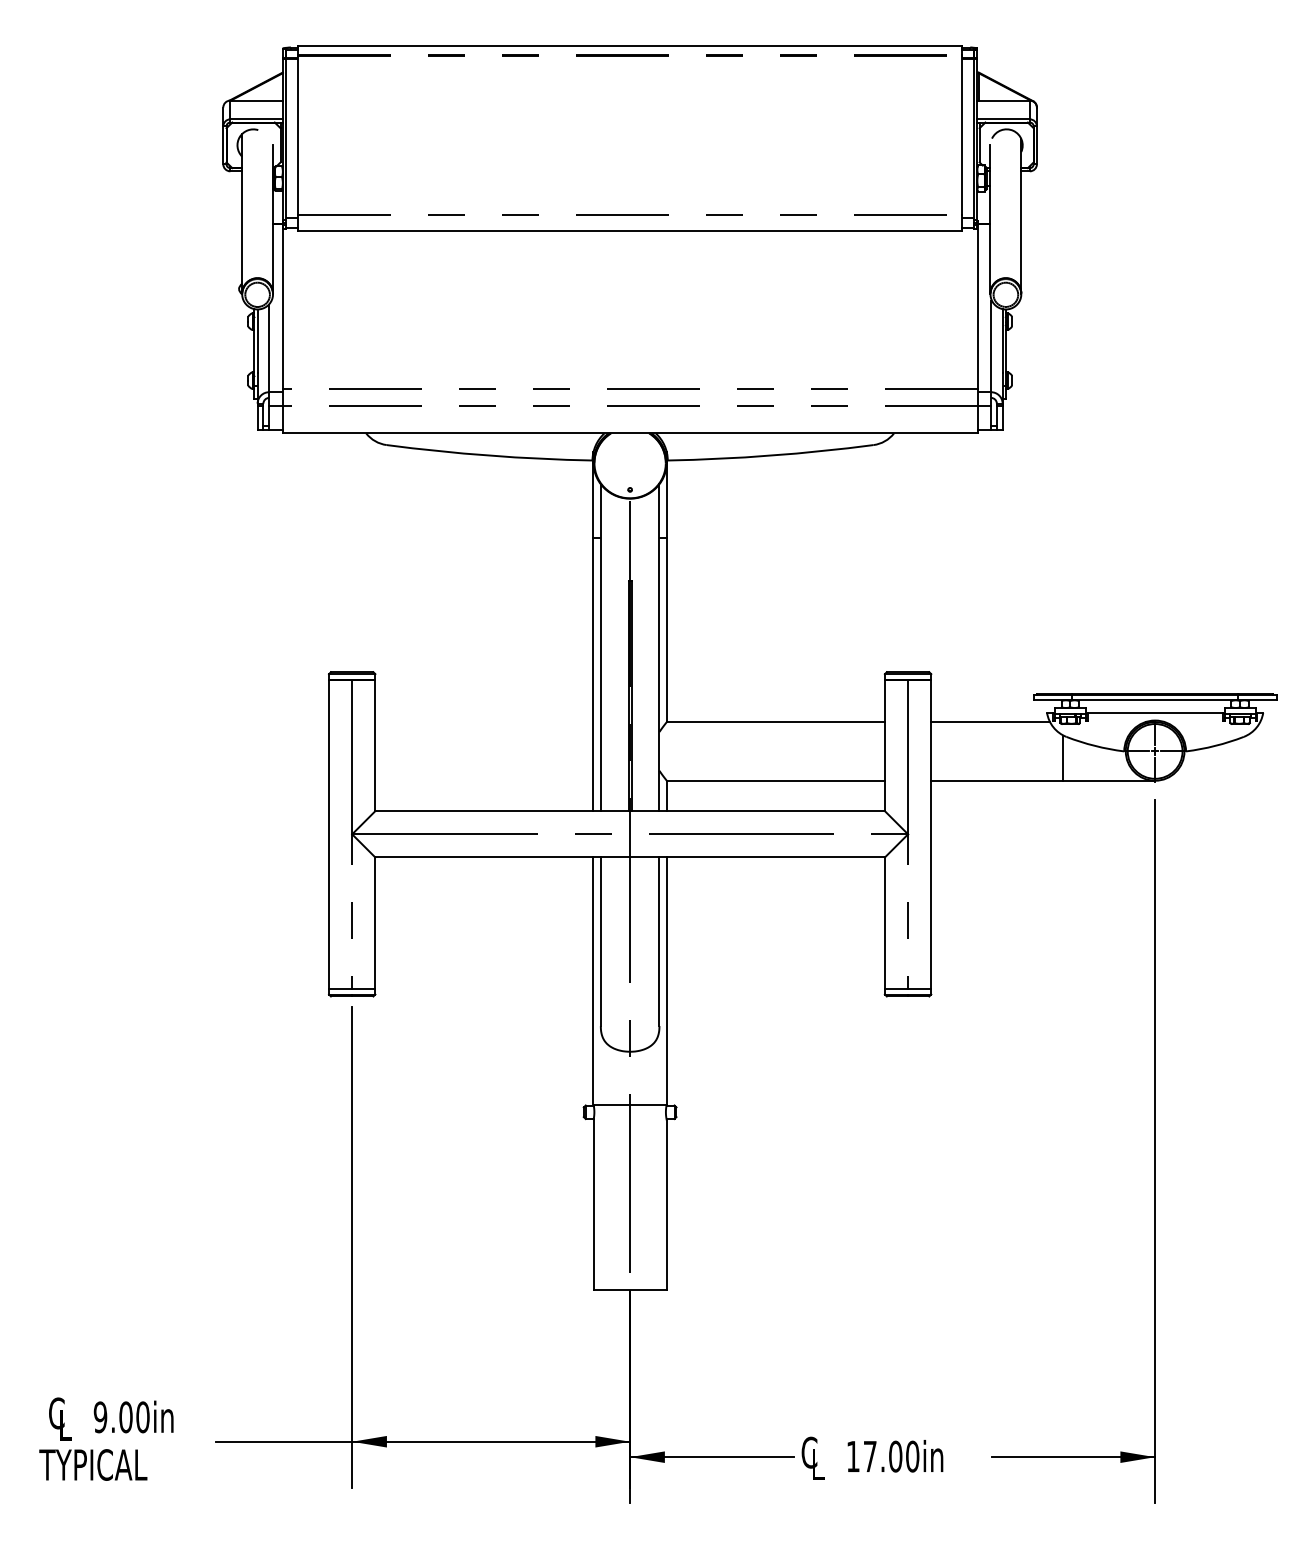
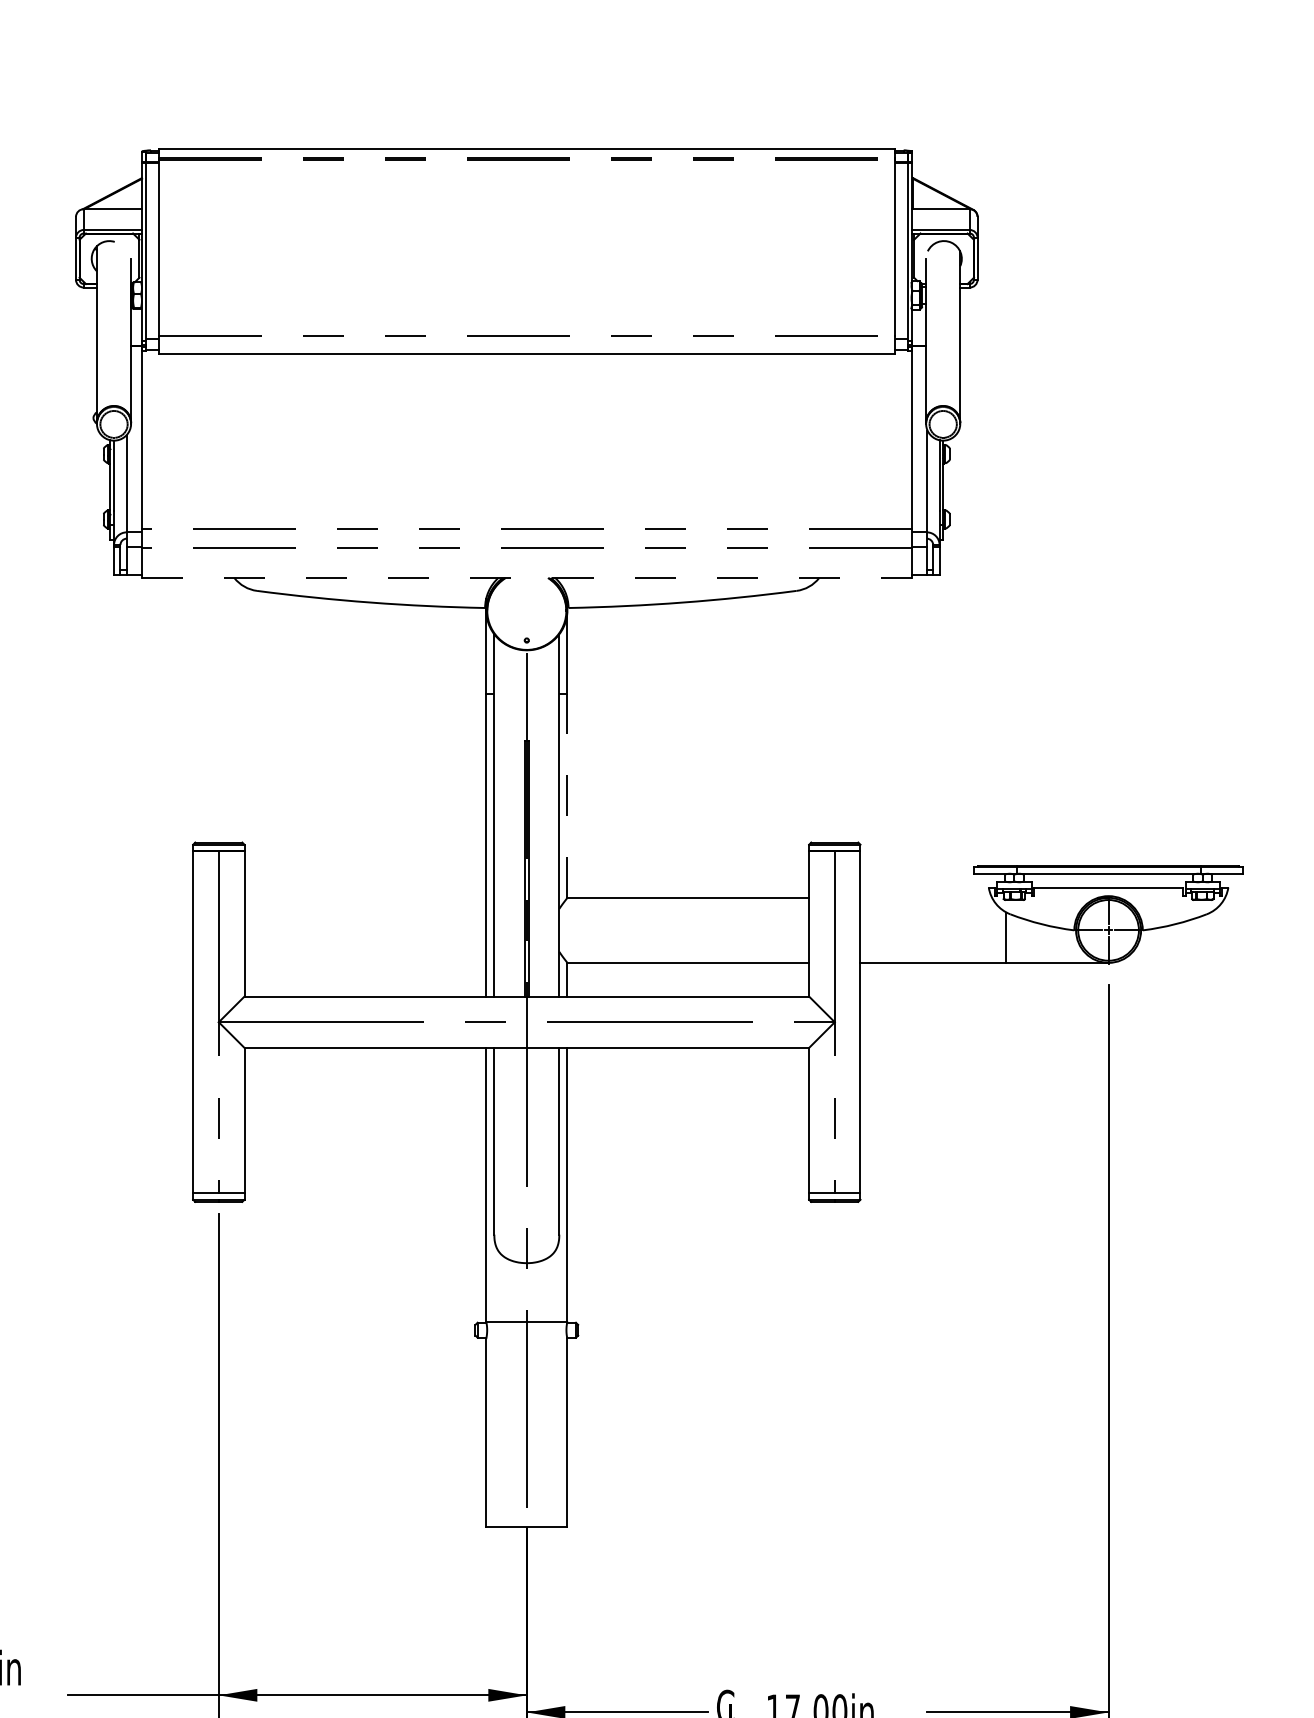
line: (630, 433) -> (527, 578), solid -> dashed
line: (666, 629) -> (567, 795), solid -> dashed
line: (990, 722) -> (926, 898), removed

